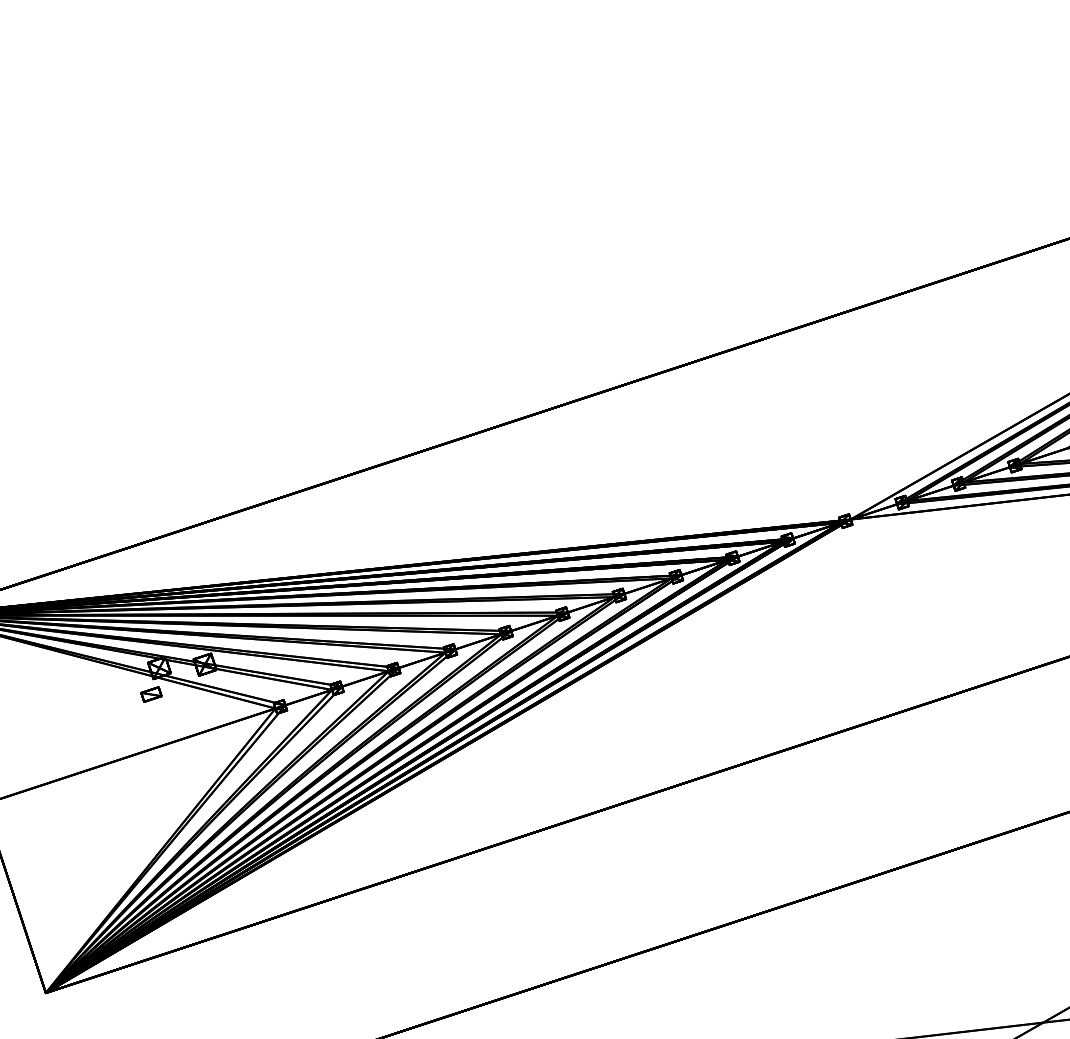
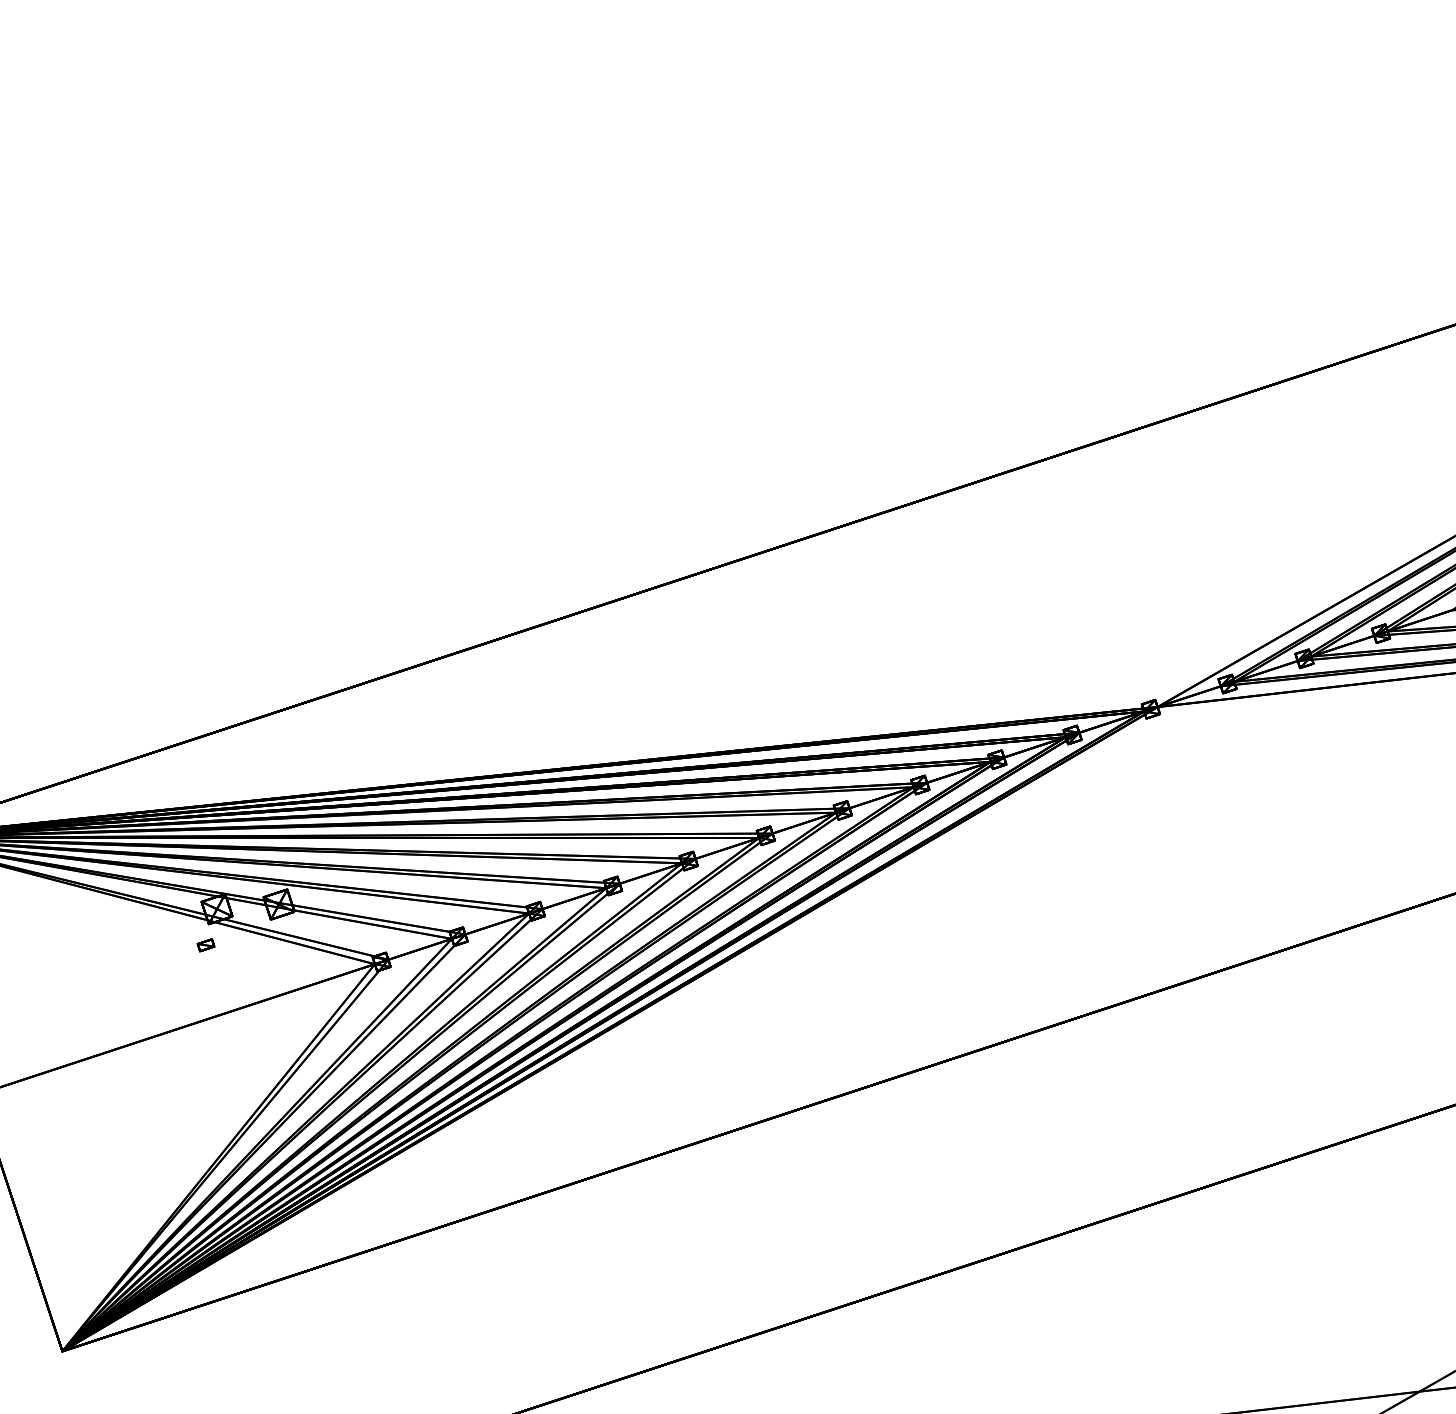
part: (151, 694) -> (205, 945), size x0.6

